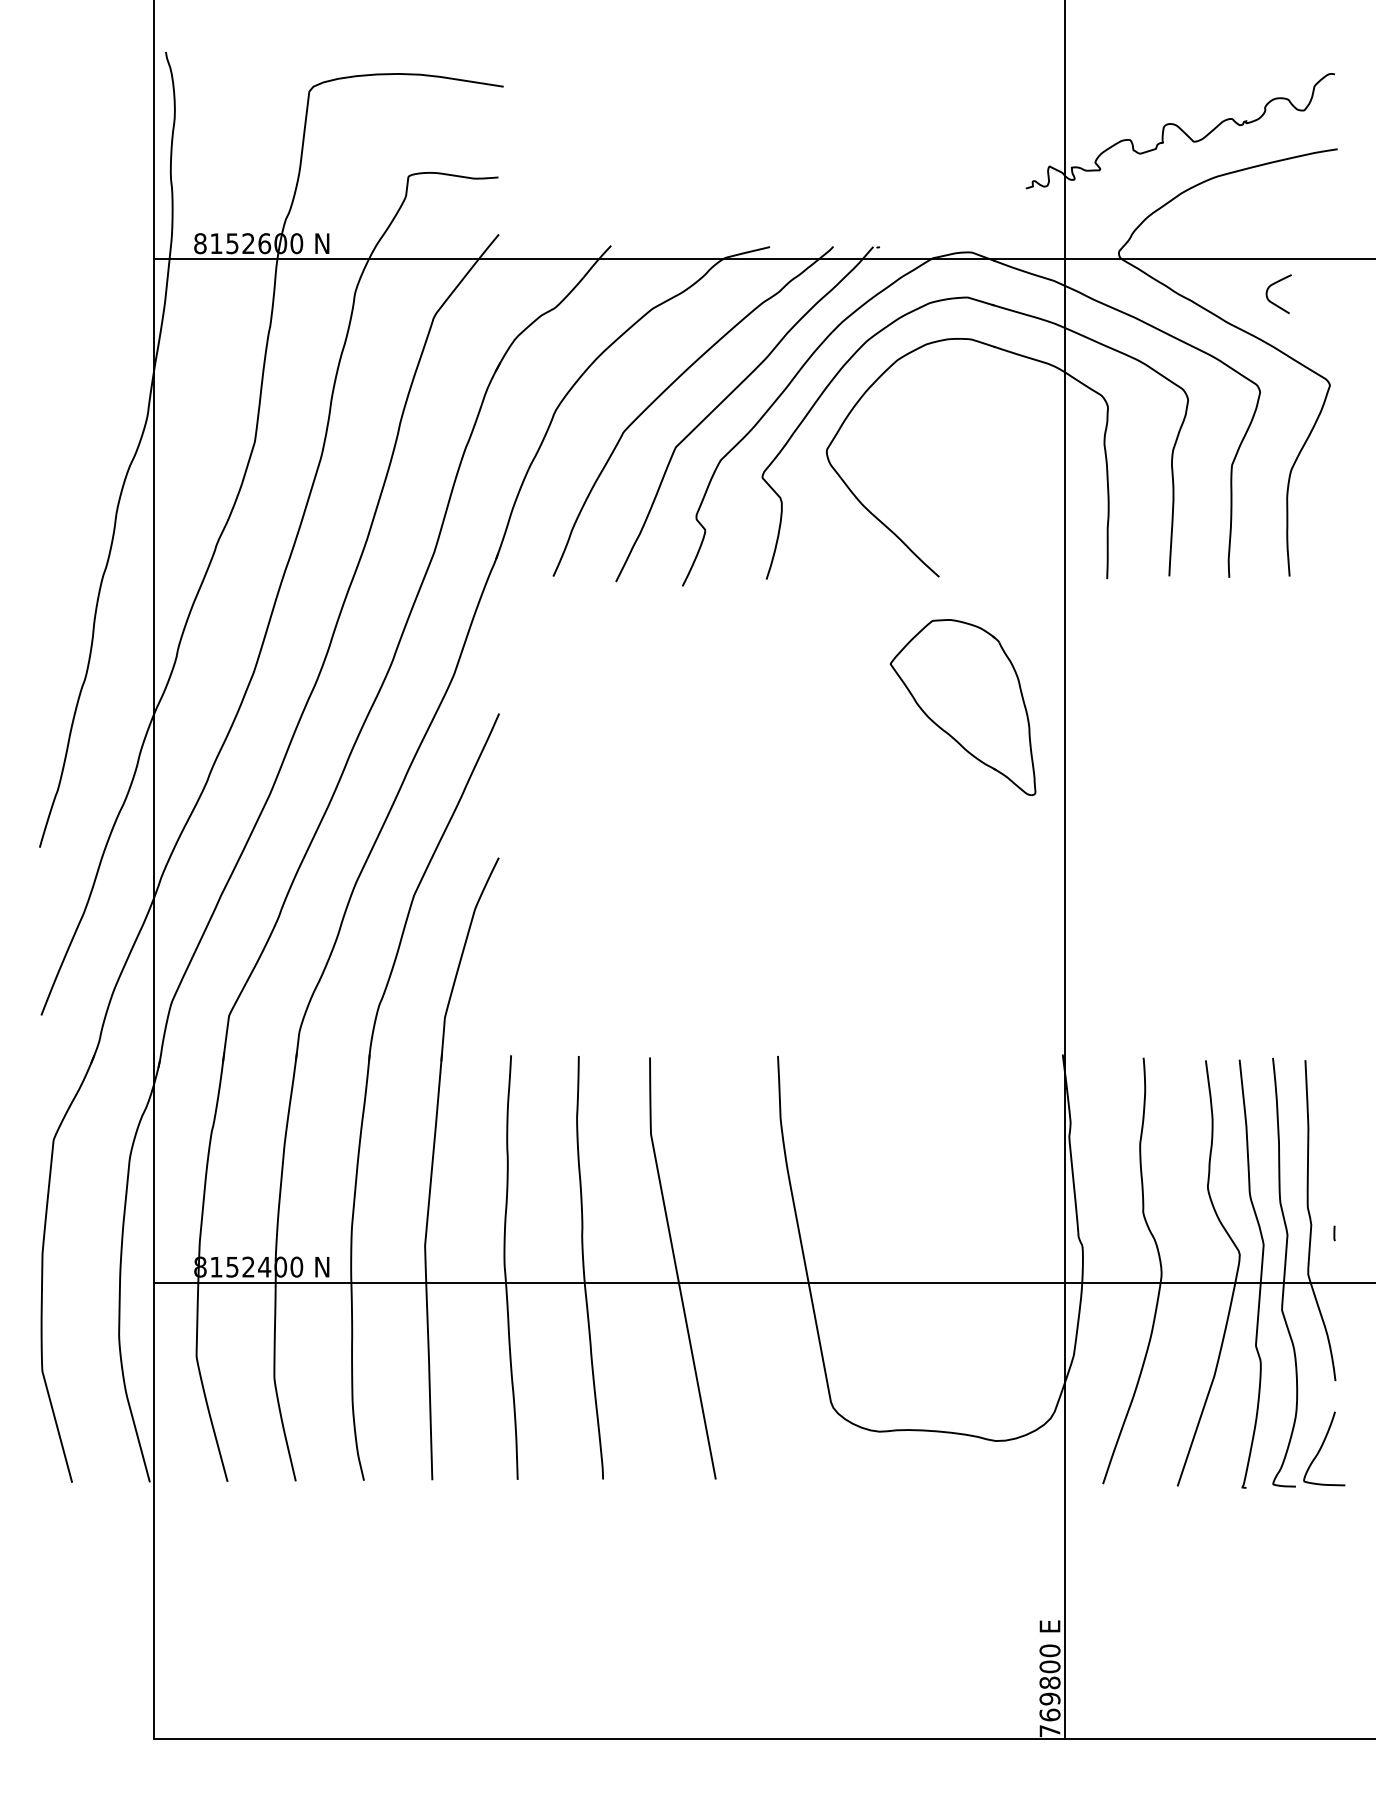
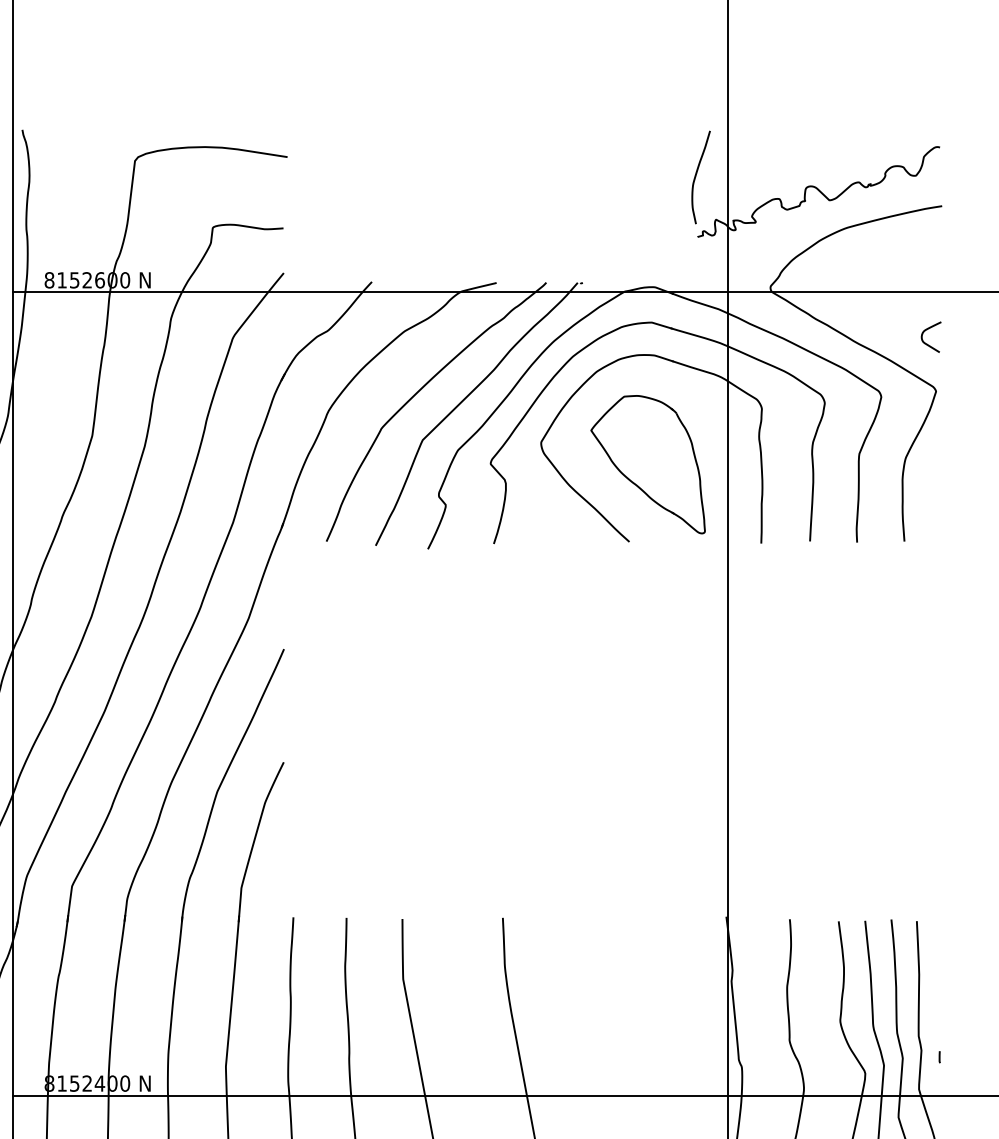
curve: (1024, 111) -> (696, 176), added
curve: (1274, 284) -> (927, 329), moved
part: (962, 707) -> (647, 464), moved

